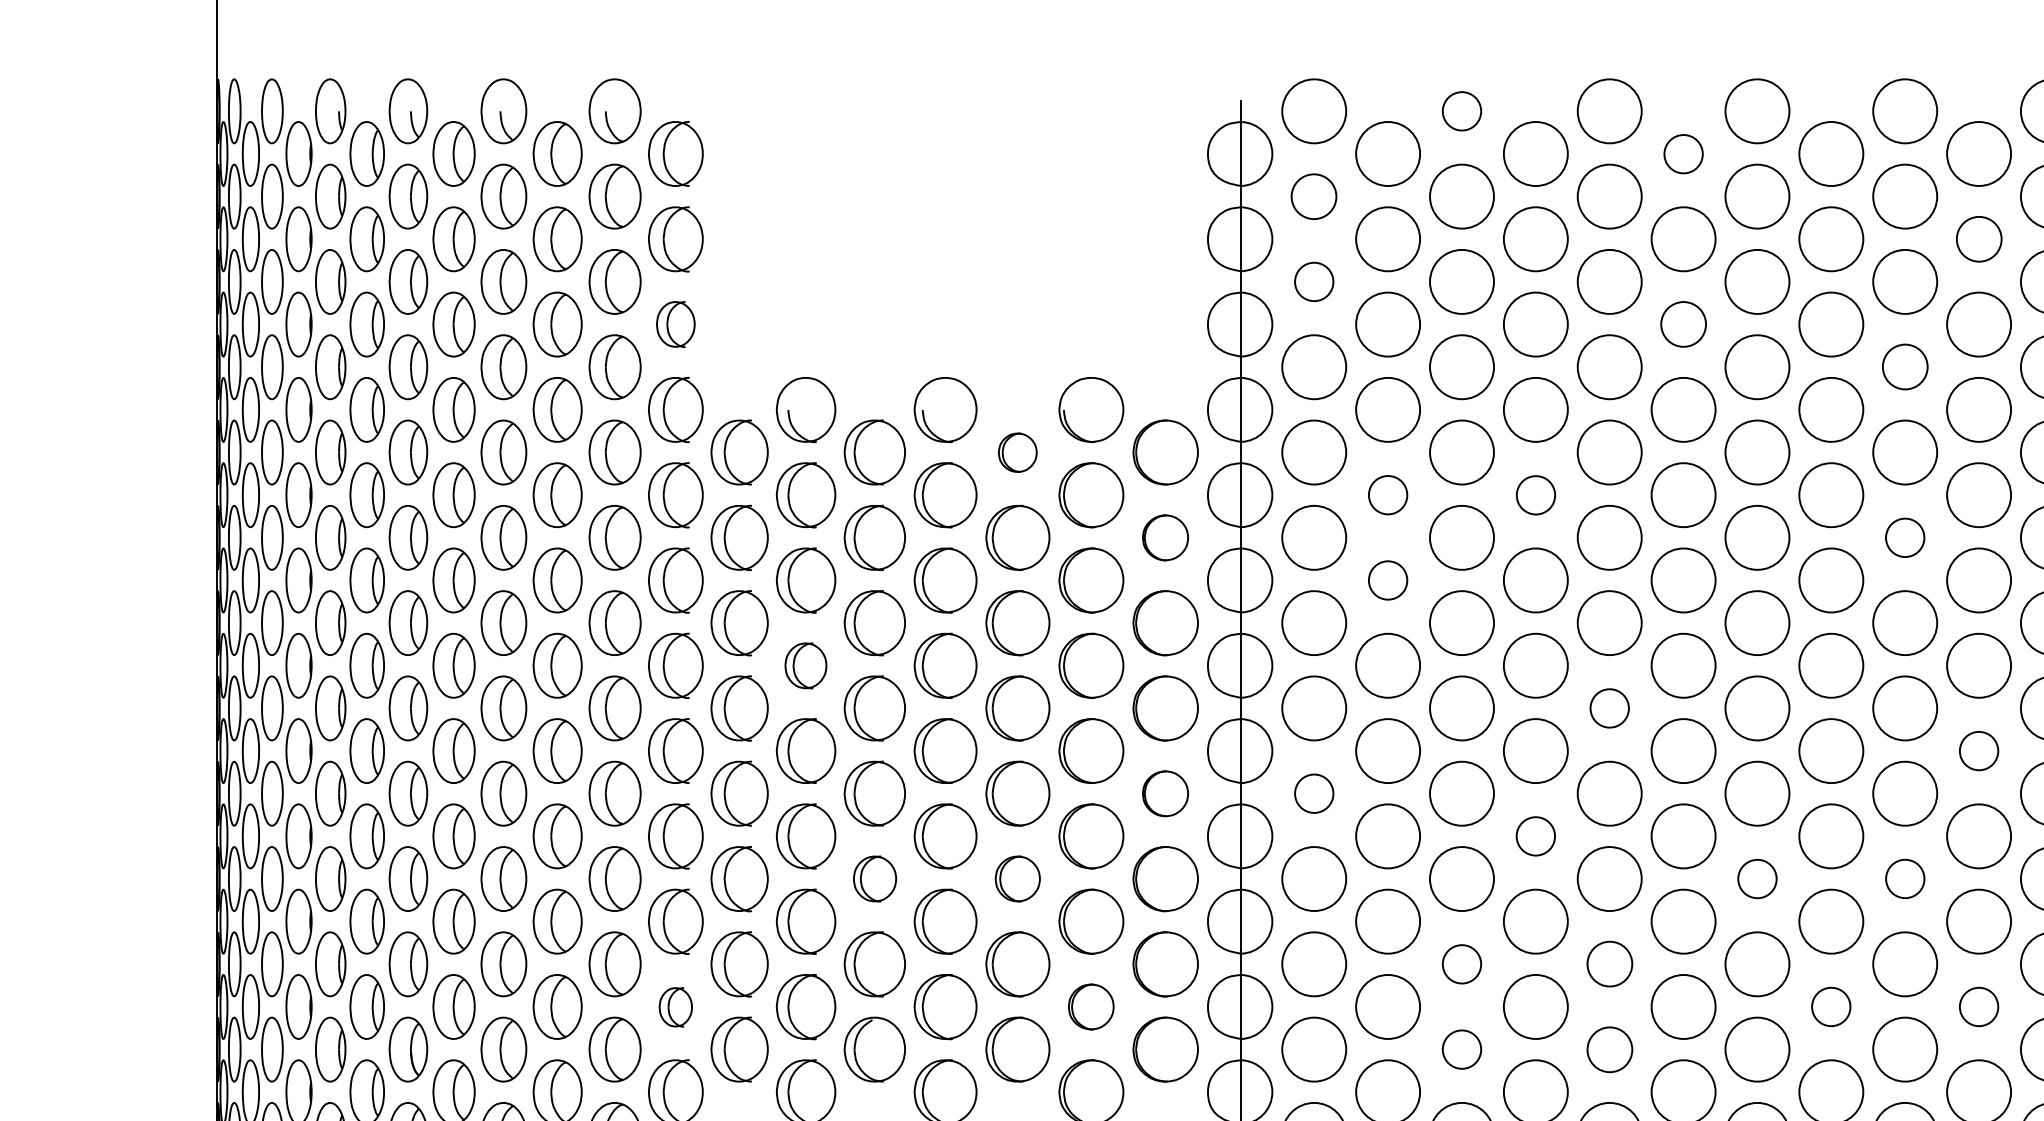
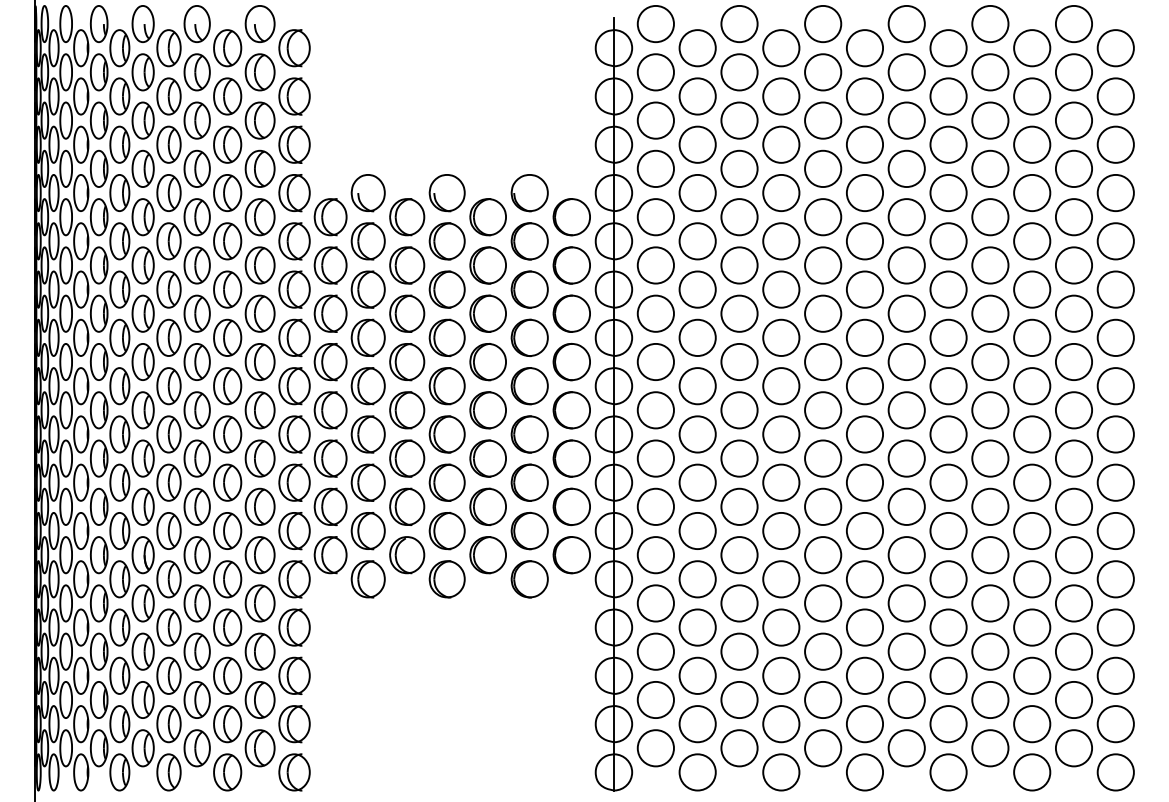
circle: (1461, 110) -> (739, 23), size x1.67
circle: (1682, 154) -> (864, 48), size x1.67
circle: (1313, 196) -> (655, 72), size x1.43
circle: (1979, 239) -> (1032, 96), size x1.43
circle: (1313, 281) -> (655, 120), size x1.67
part: (675, 324) -> (294, 144), size x1.43
circle: (1682, 324) -> (864, 144), size x1.43
circle: (1905, 366) -> (990, 168), size x1.43
part: (1016, 453) -> (487, 217), size x1.67
circle: (1387, 495) -> (697, 241), size x1.67
circle: (1536, 495) -> (781, 241), size x1.67
part: (1165, 537) -> (571, 265), size x1.43
circle: (1905, 537) -> (990, 265), size x1.67
circle: (1387, 580) -> (697, 289), size x1.67
part: (804, 665) -> (367, 337), size x1.43
circle: (1610, 707) -> (823, 361), size x1.67
circle: (1979, 751) -> (1032, 386), size x1.67
part: (1165, 794) -> (571, 410), size x1.43
circle: (1313, 794) -> (655, 410), size x1.67
circle: (1536, 836) -> (781, 434), size x1.67
part: (875, 878) -> (407, 458), size x1.43
part: (1016, 878) -> (487, 458), size x1.43
circle: (1757, 878) -> (906, 458), size x1.67
circle: (1905, 878) -> (990, 458), size x1.67
circle: (1461, 963) -> (739, 506), size x1.67
circle: (1610, 963) -> (823, 506), size x1.43
part: (1090, 1006) -> (529, 530), size x1.43
circle: (1831, 1006) -> (948, 530), size x1.67
circle: (1979, 1006) -> (1032, 530), size x1.67
part: (675, 1007) -> (294, 531), size x1.67
circle: (1461, 1050) -> (739, 555), size x1.67
circle: (1610, 1050) -> (823, 555), size x1.43

